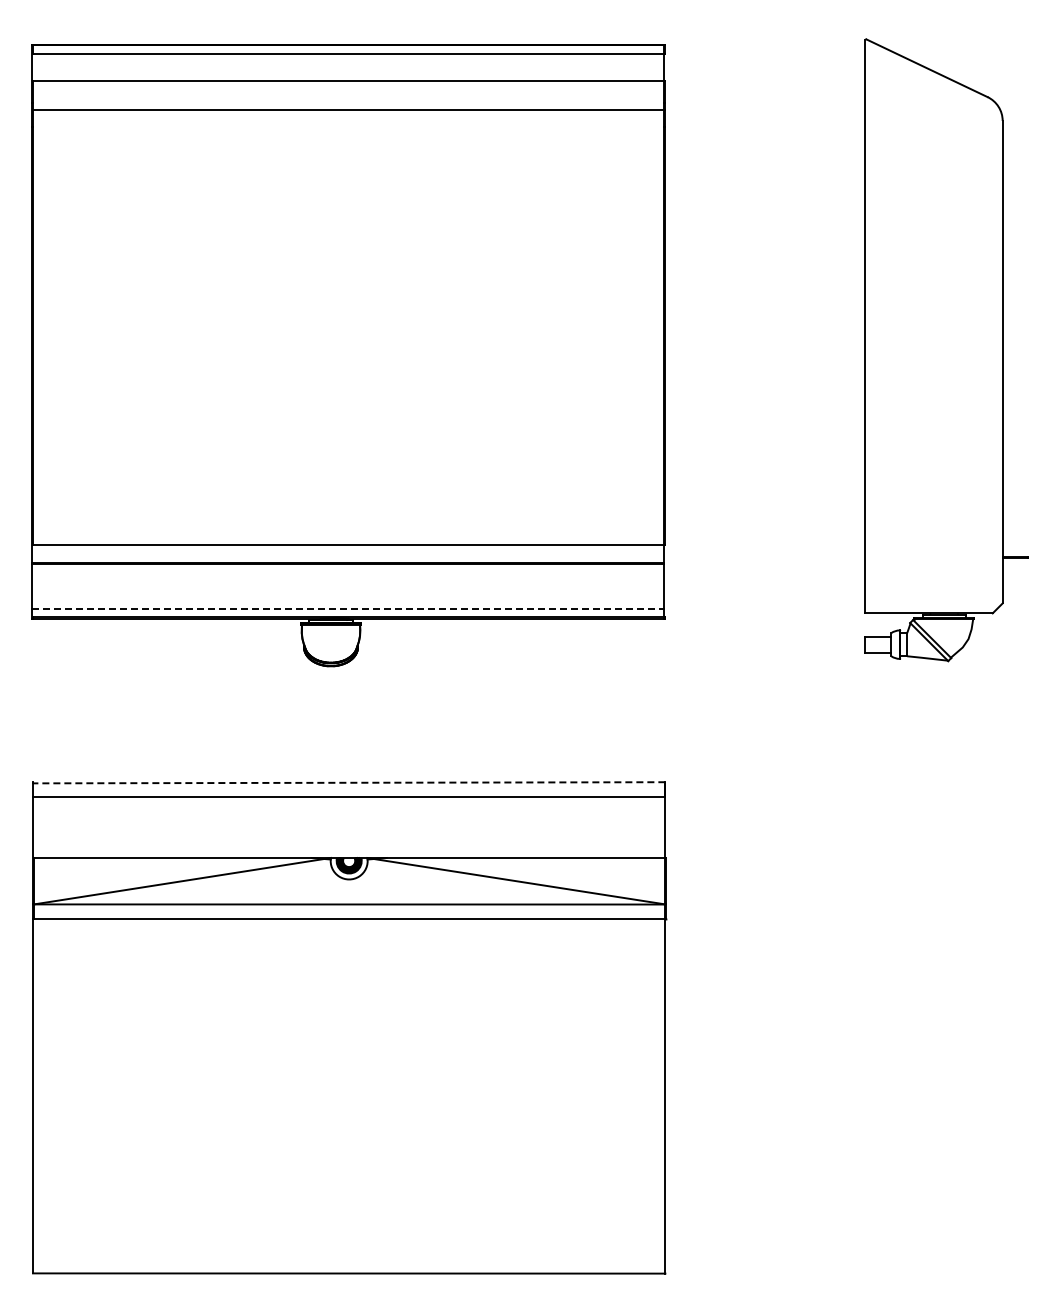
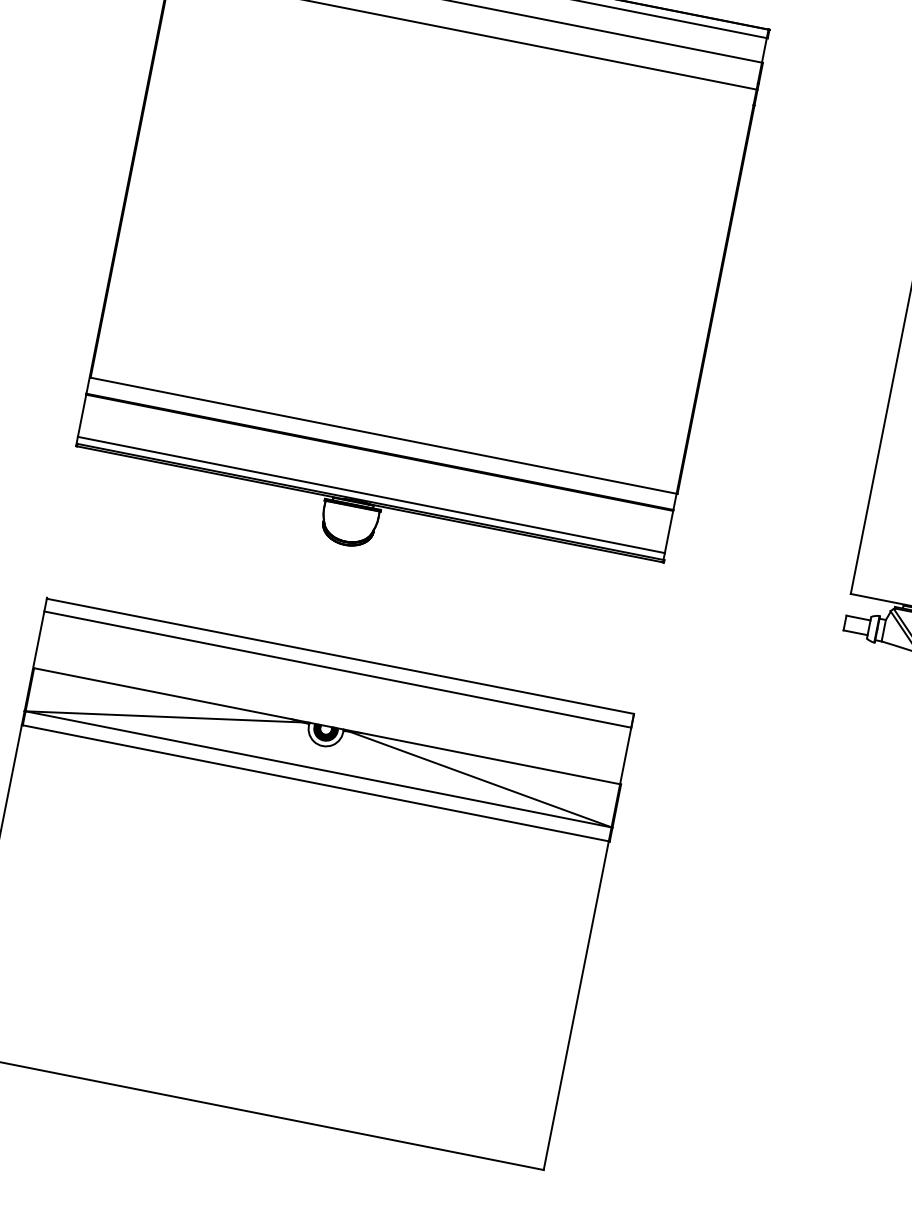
line: (348, 609) -> (371, 495), dashed -> solid
line: (348, 782) -> (339, 655), dashed -> solid

